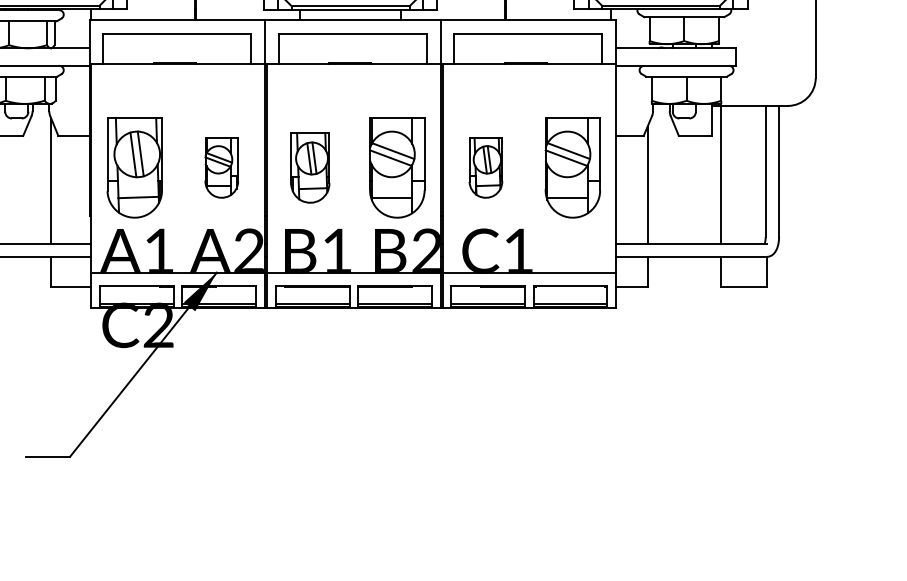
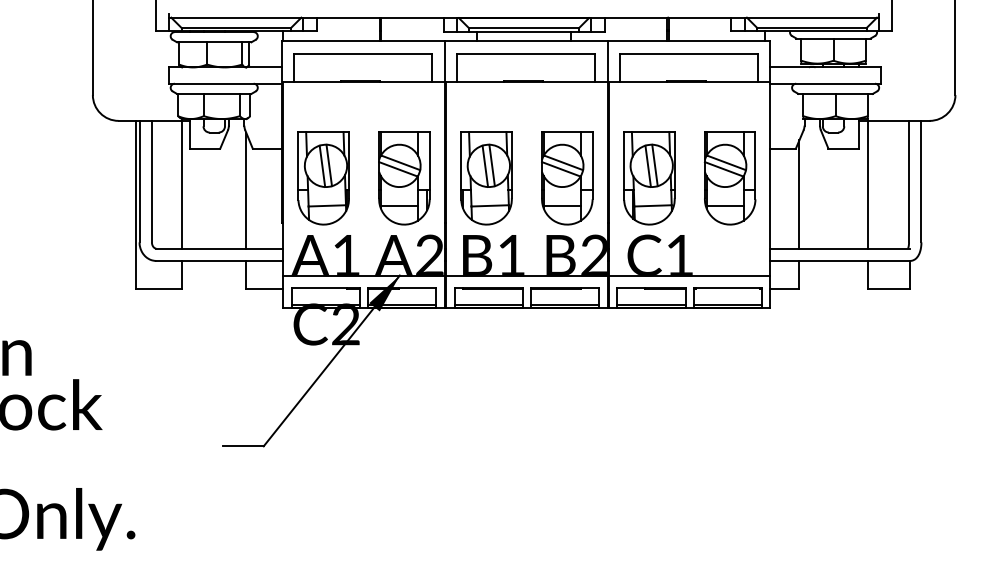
part: (221, 168) -> (404, 178), size x1.67
part: (310, 168) -> (486, 178), size x1.43
part: (485, 168) -> (649, 178), size x1.67

